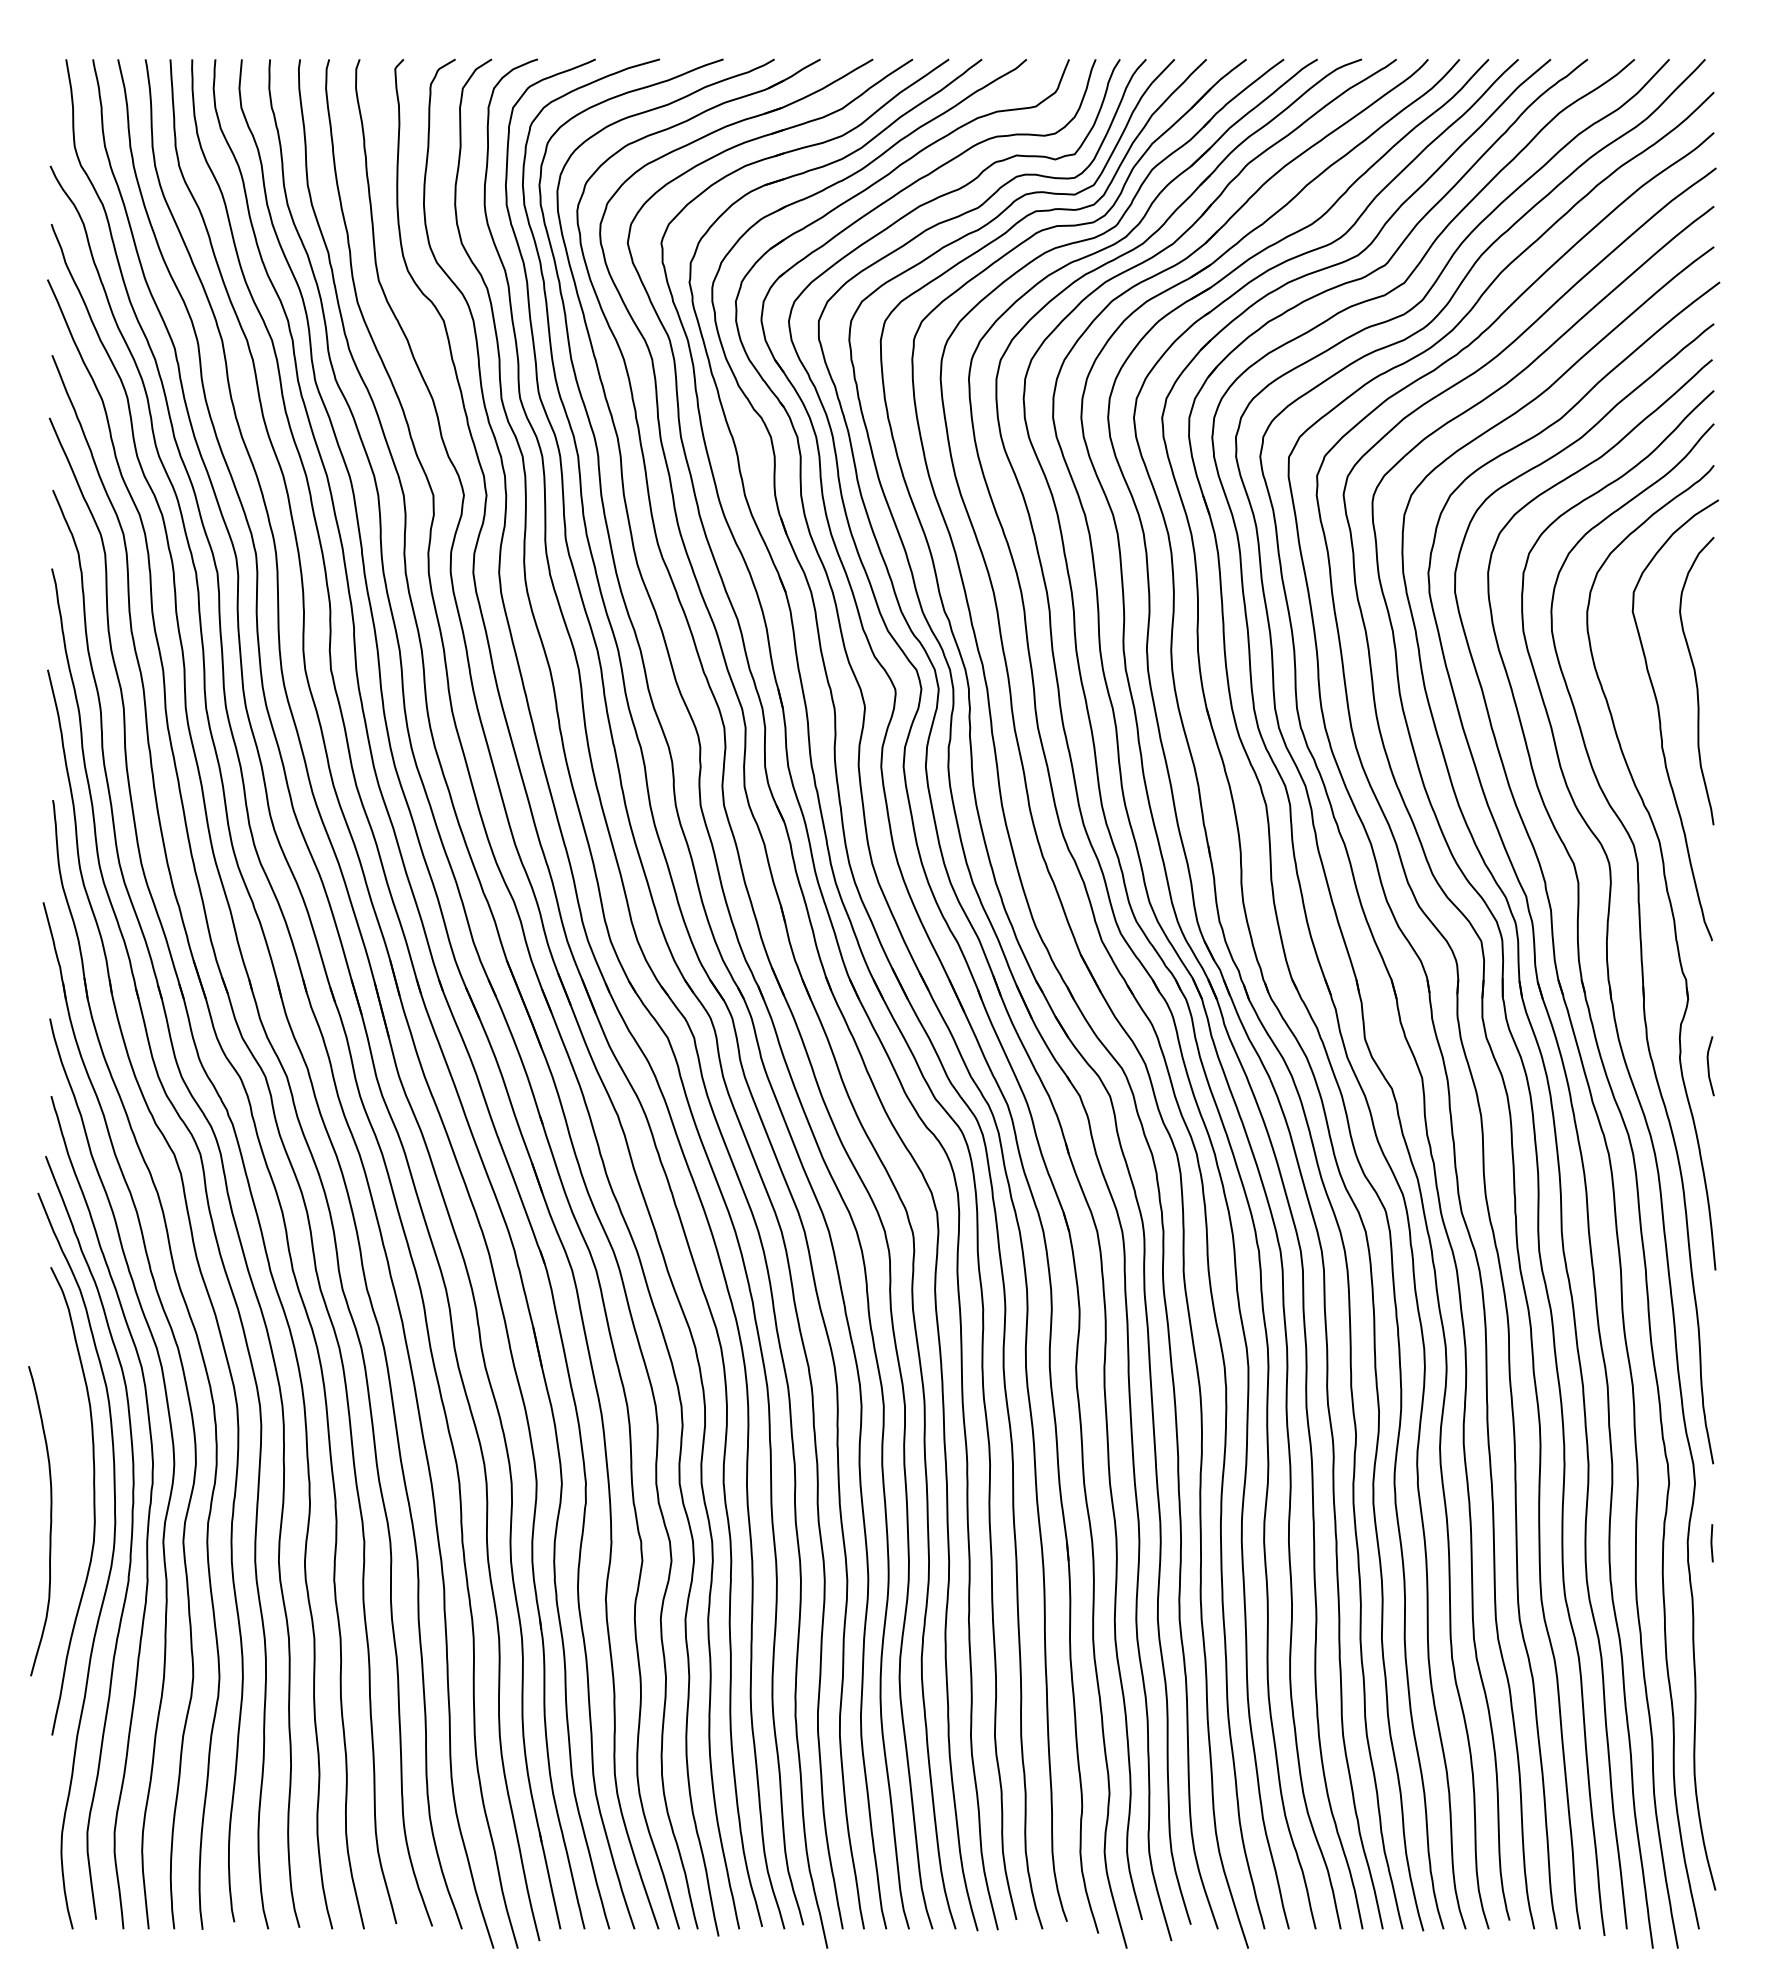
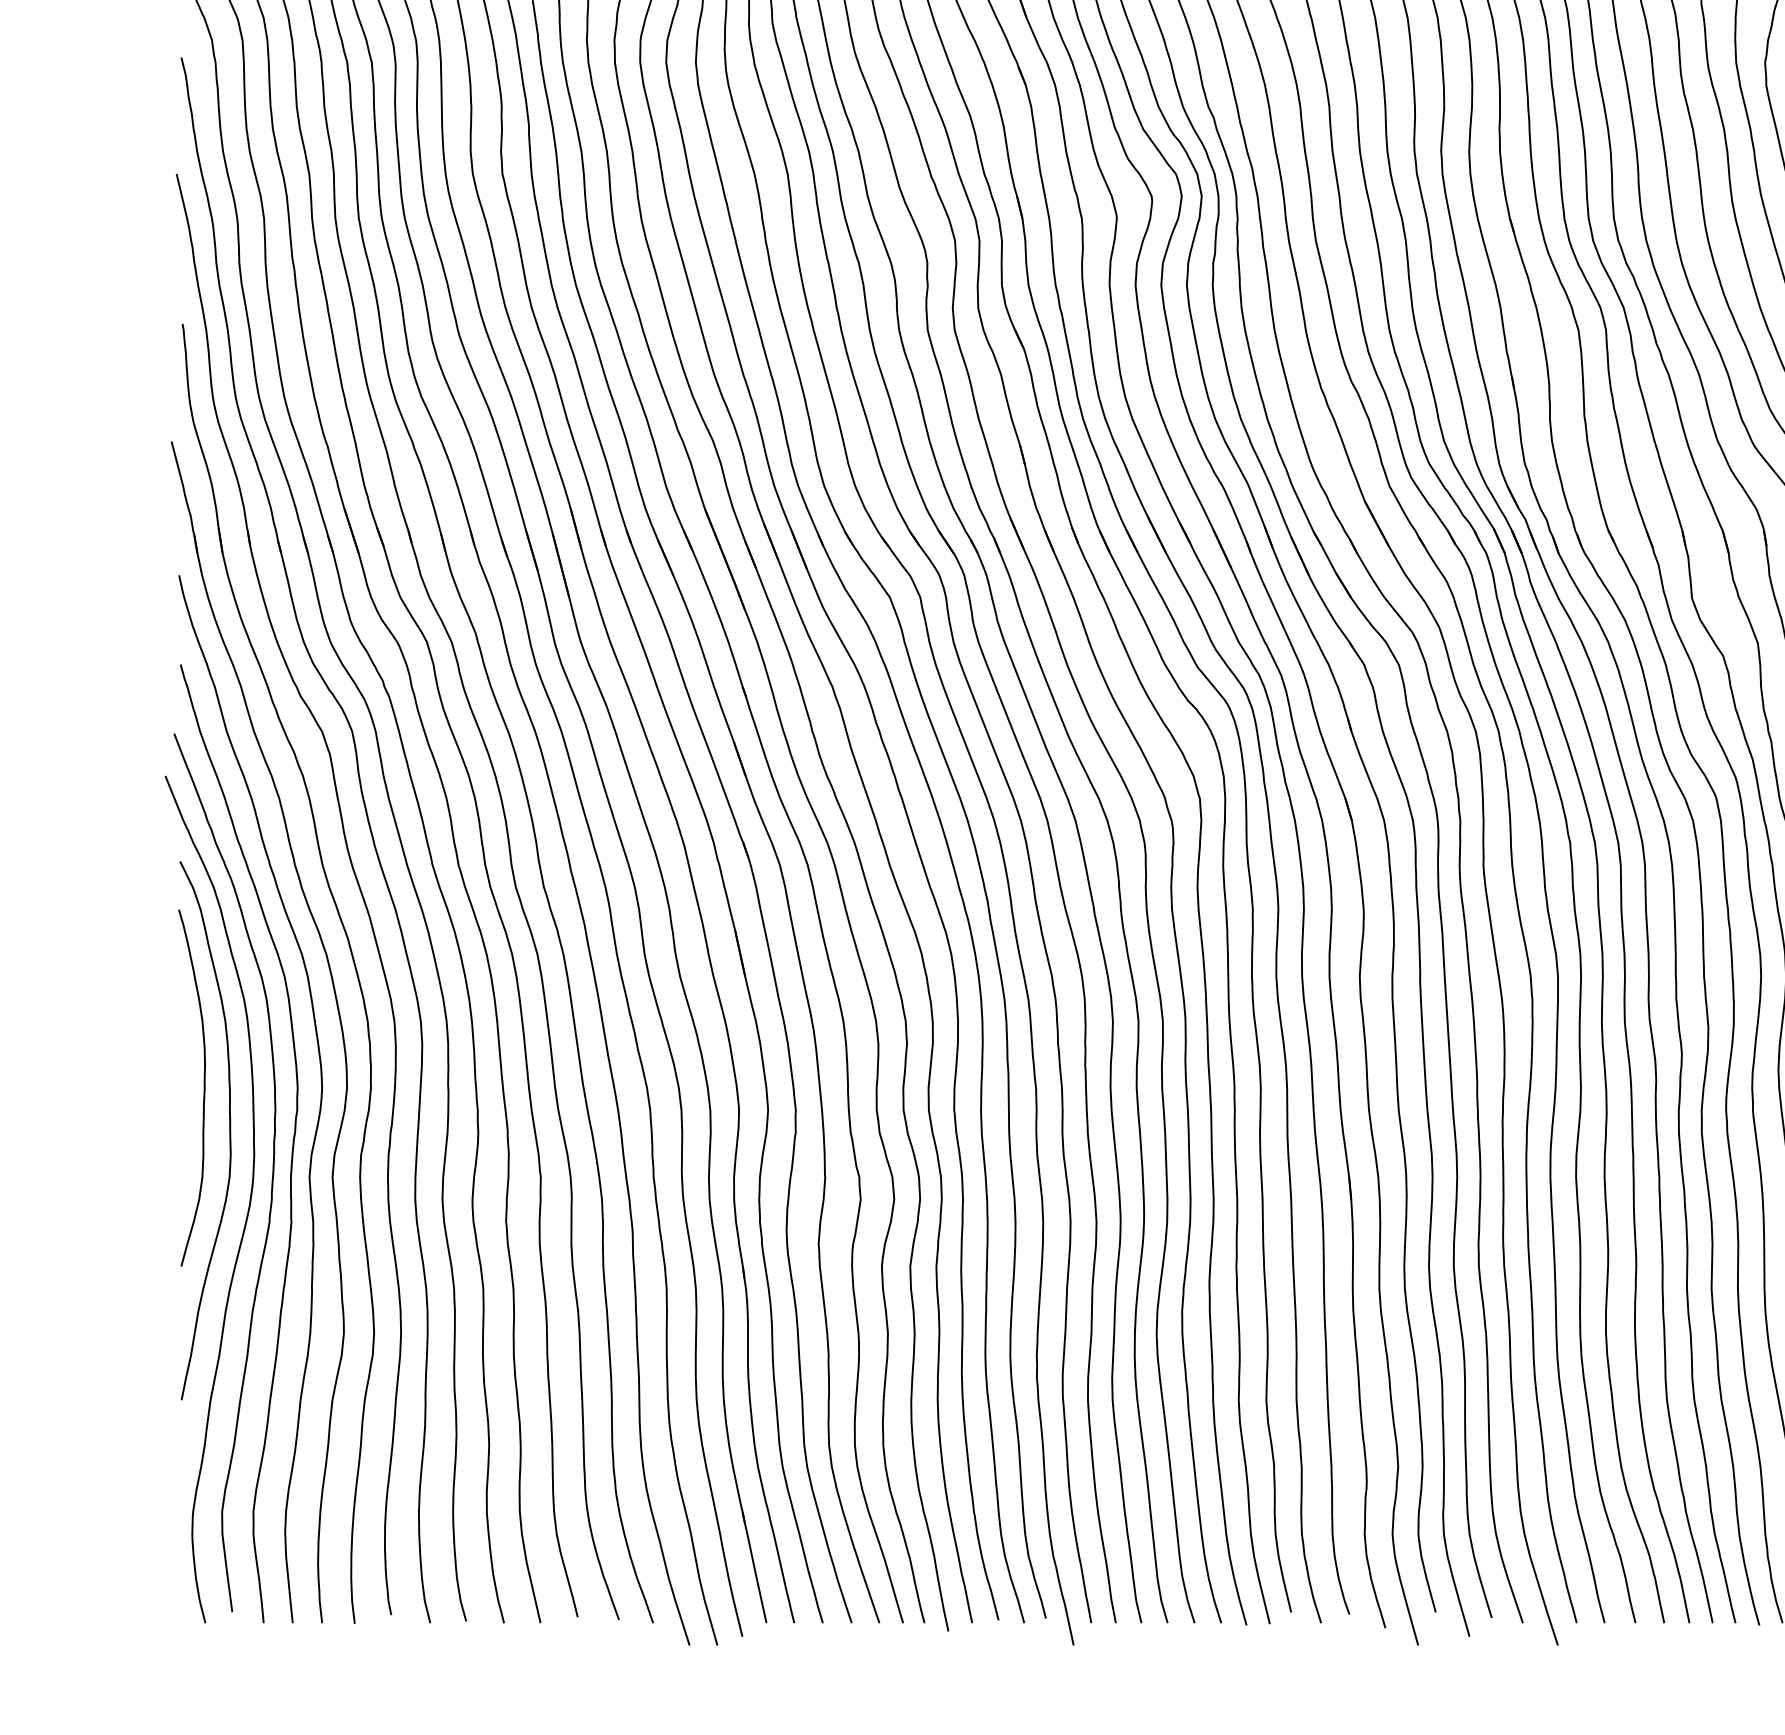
curve: (50, 1521) -> (203, 1088), moved

